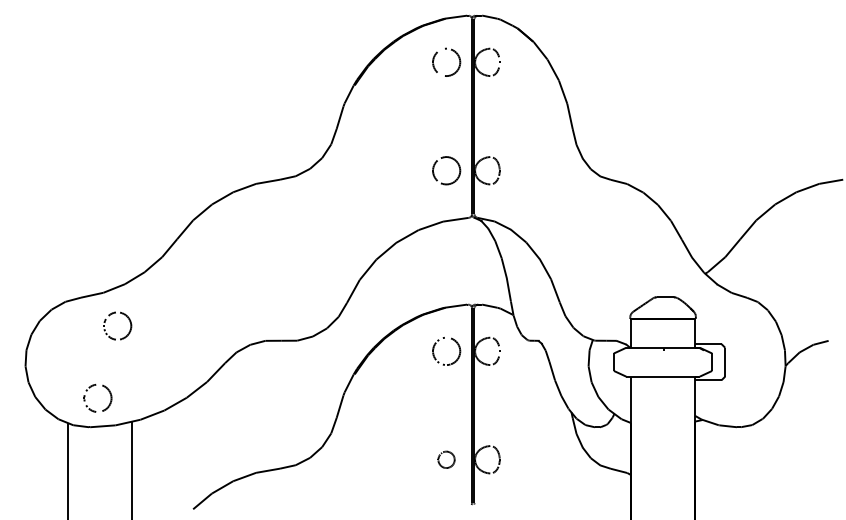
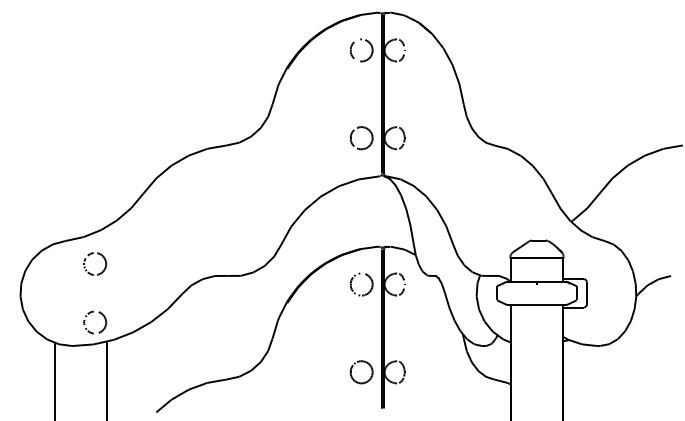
part: (108, 392) -> (103, 317), moved
part: (446, 459) -> (361, 372), size x1.67

